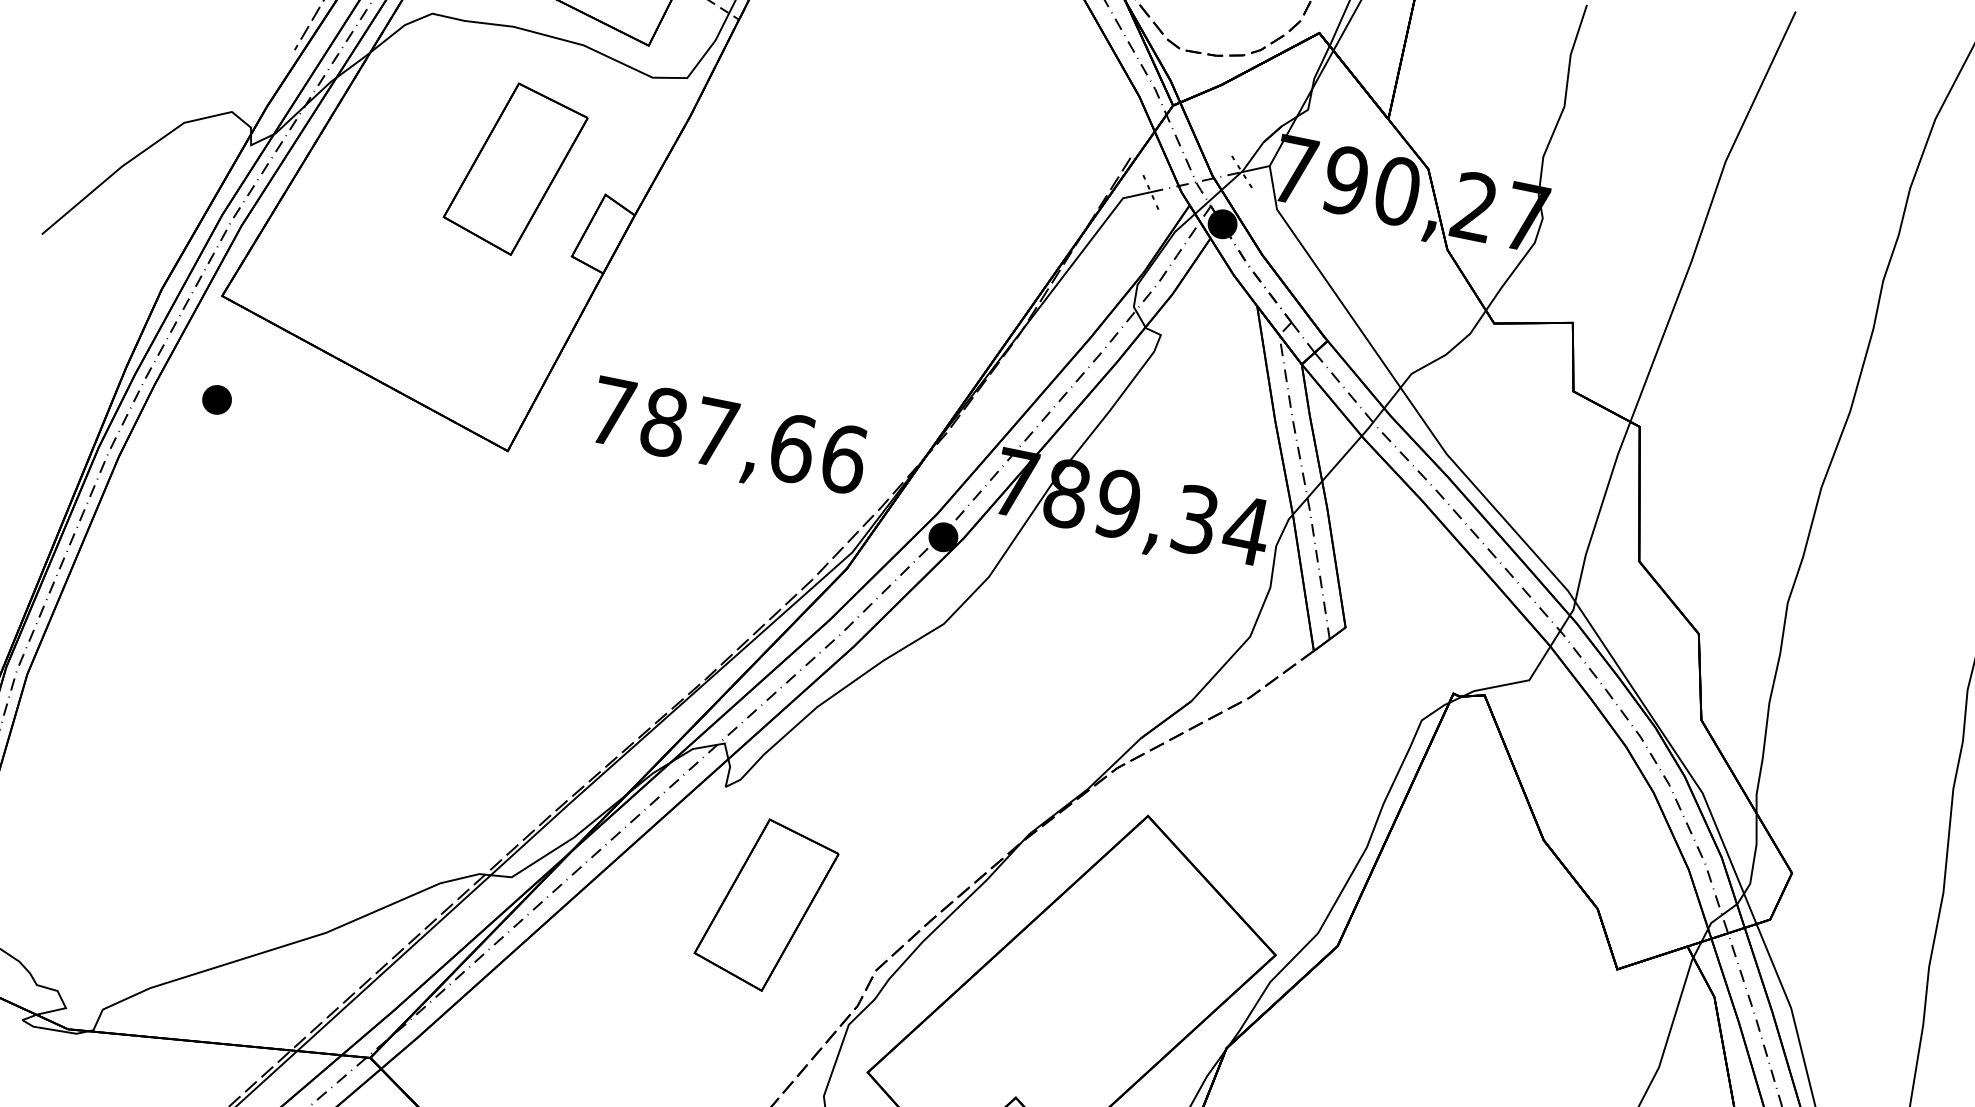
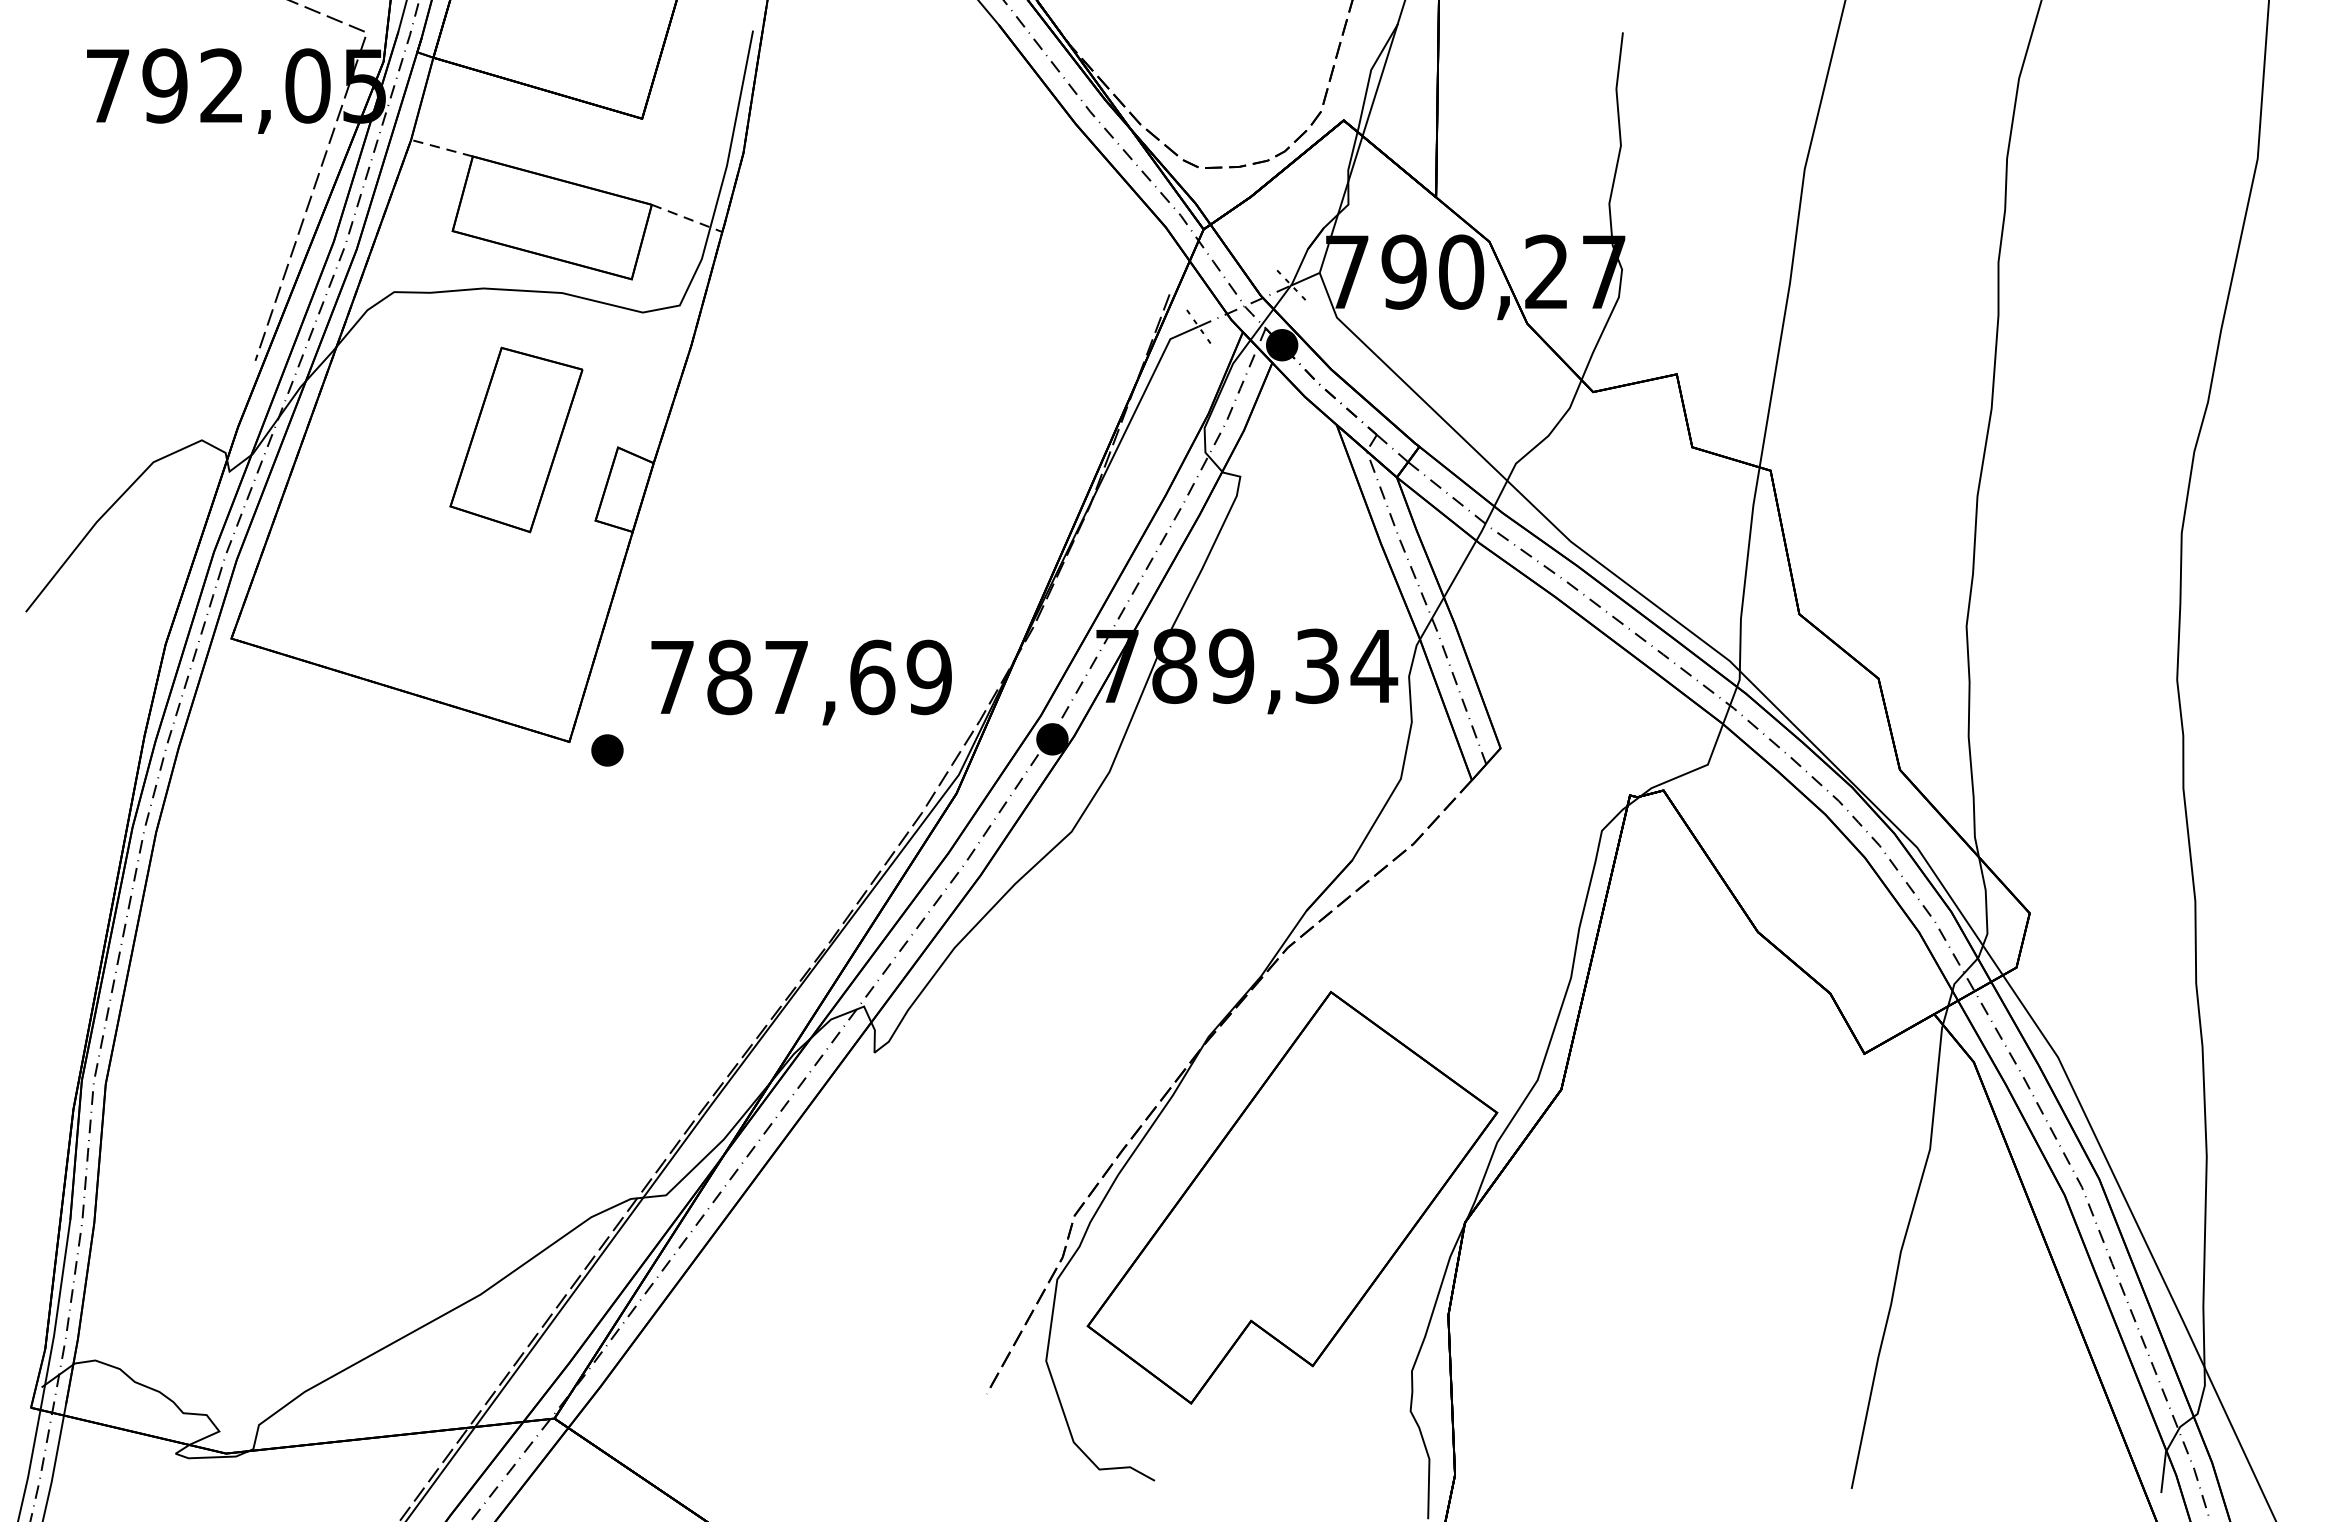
part: (217, 399) -> (607, 750), moved
text: (844, 459) -> (929, 677), 787,66 -> 787,69
part: (766, 904) -> (943, 1169), removed

